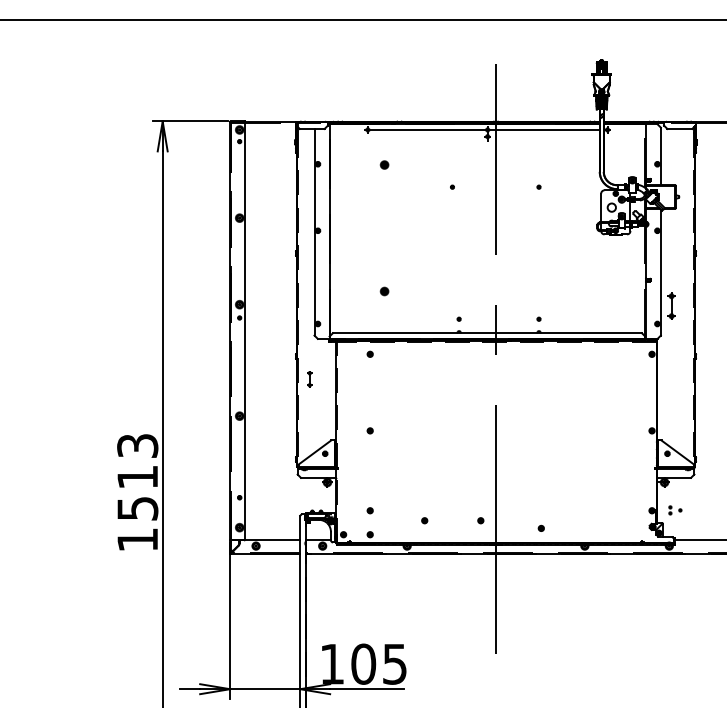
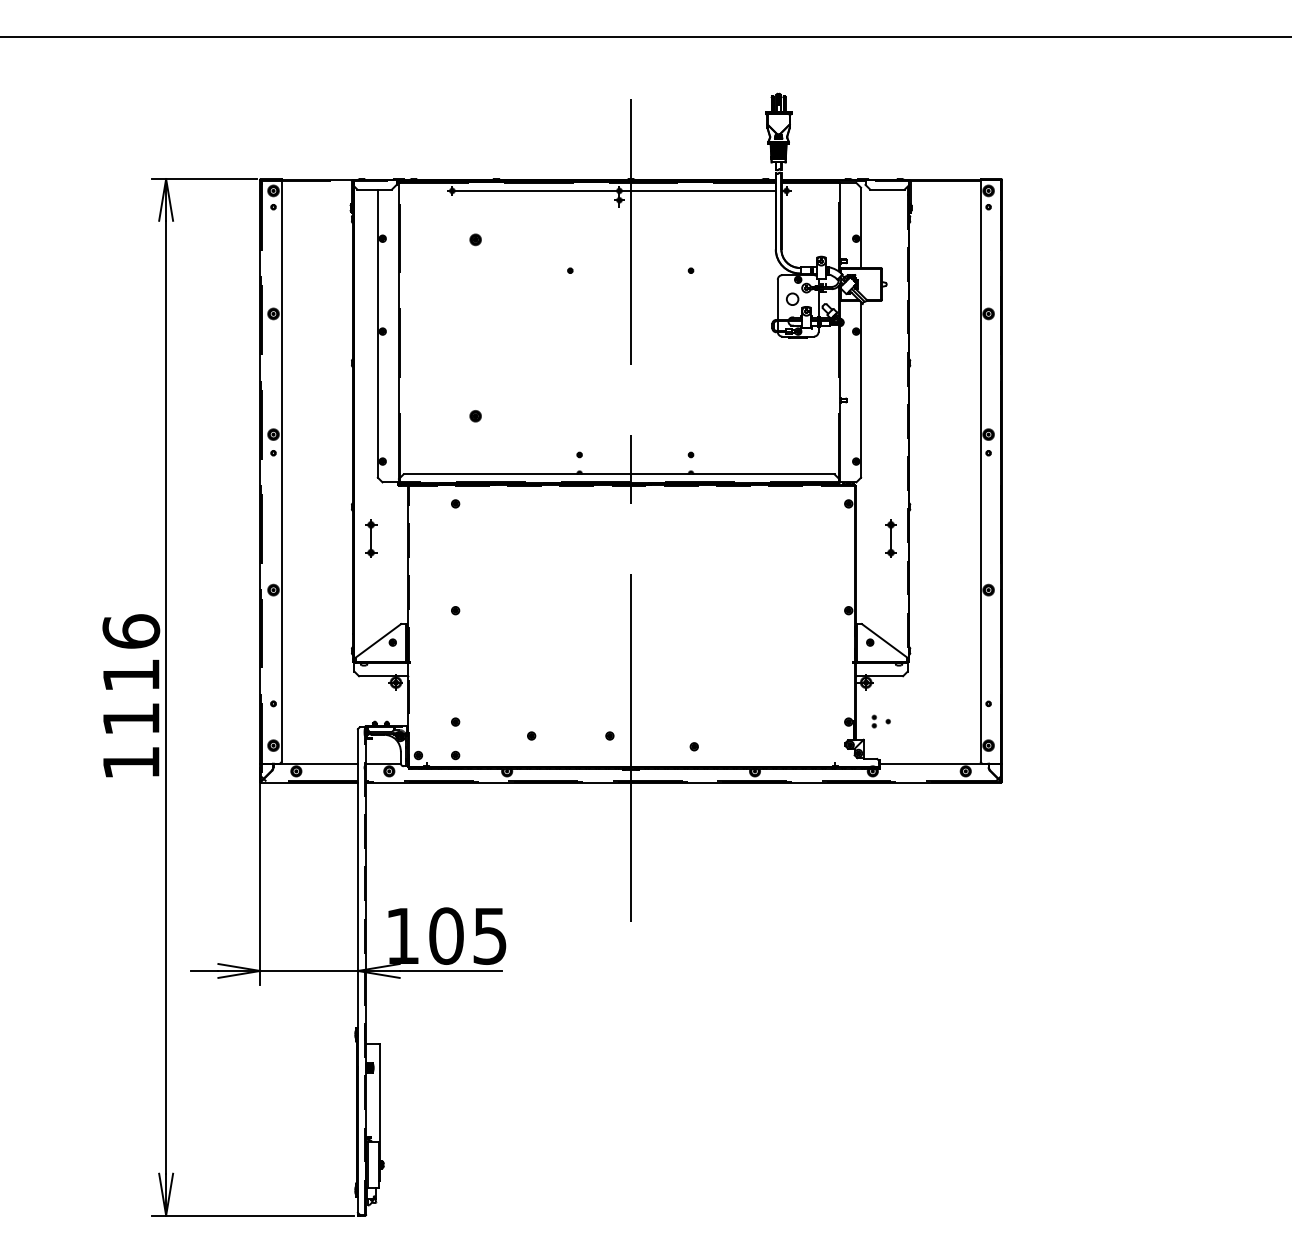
part: (671, 306) -> (890, 538), moved
part: (309, 379) -> (371, 538), size x1.67
text: (137, 476) -> (131, 674), 1513 -> 1116

